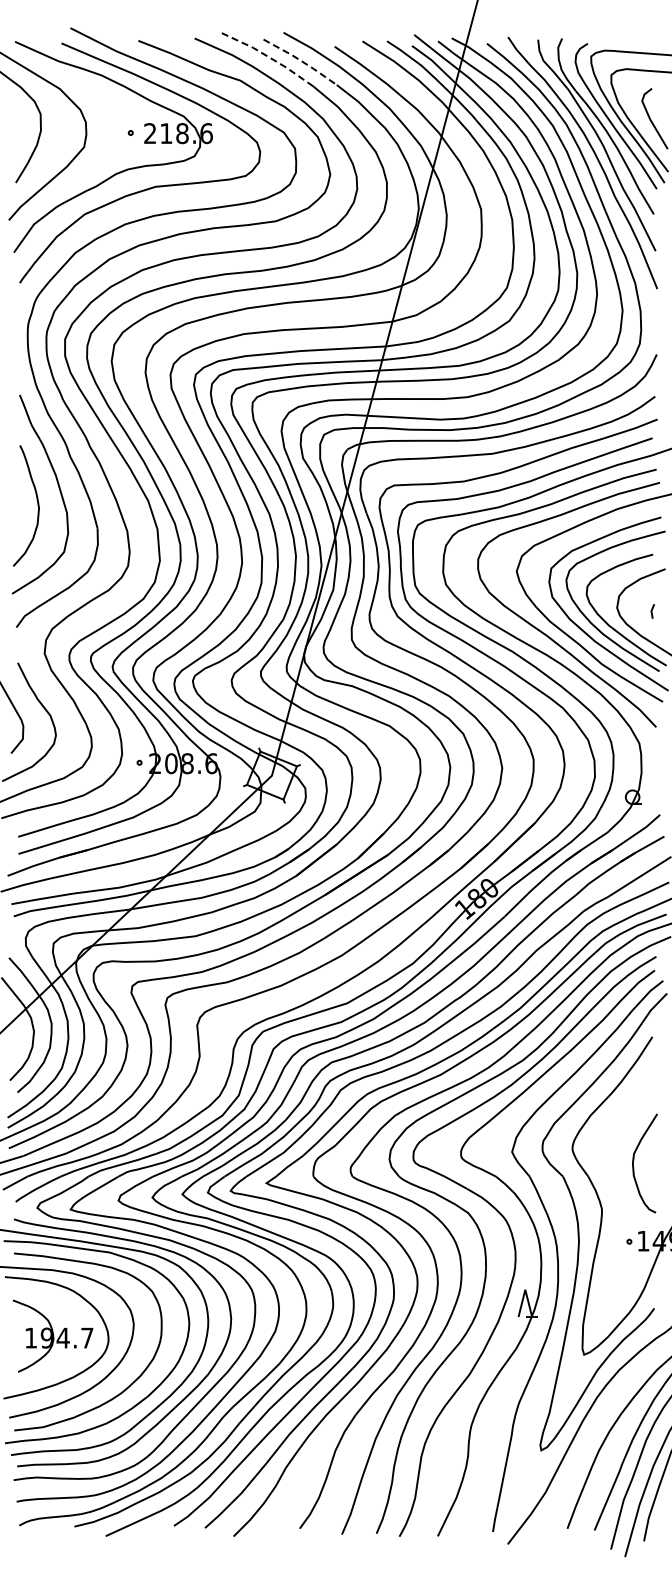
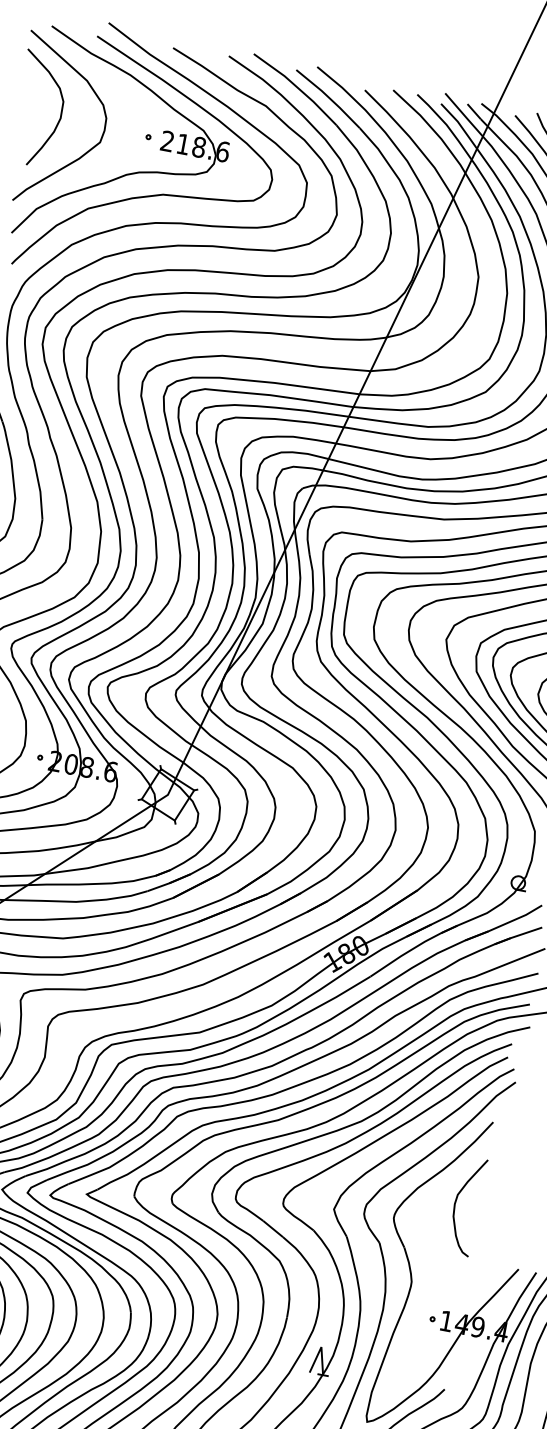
line: (267, 56) -> (297, 87), dashed -> solid
line: (301, 61) -> (329, 98), dashed -> solid
curve: (634, 1160) -> (456, 1201), moved

